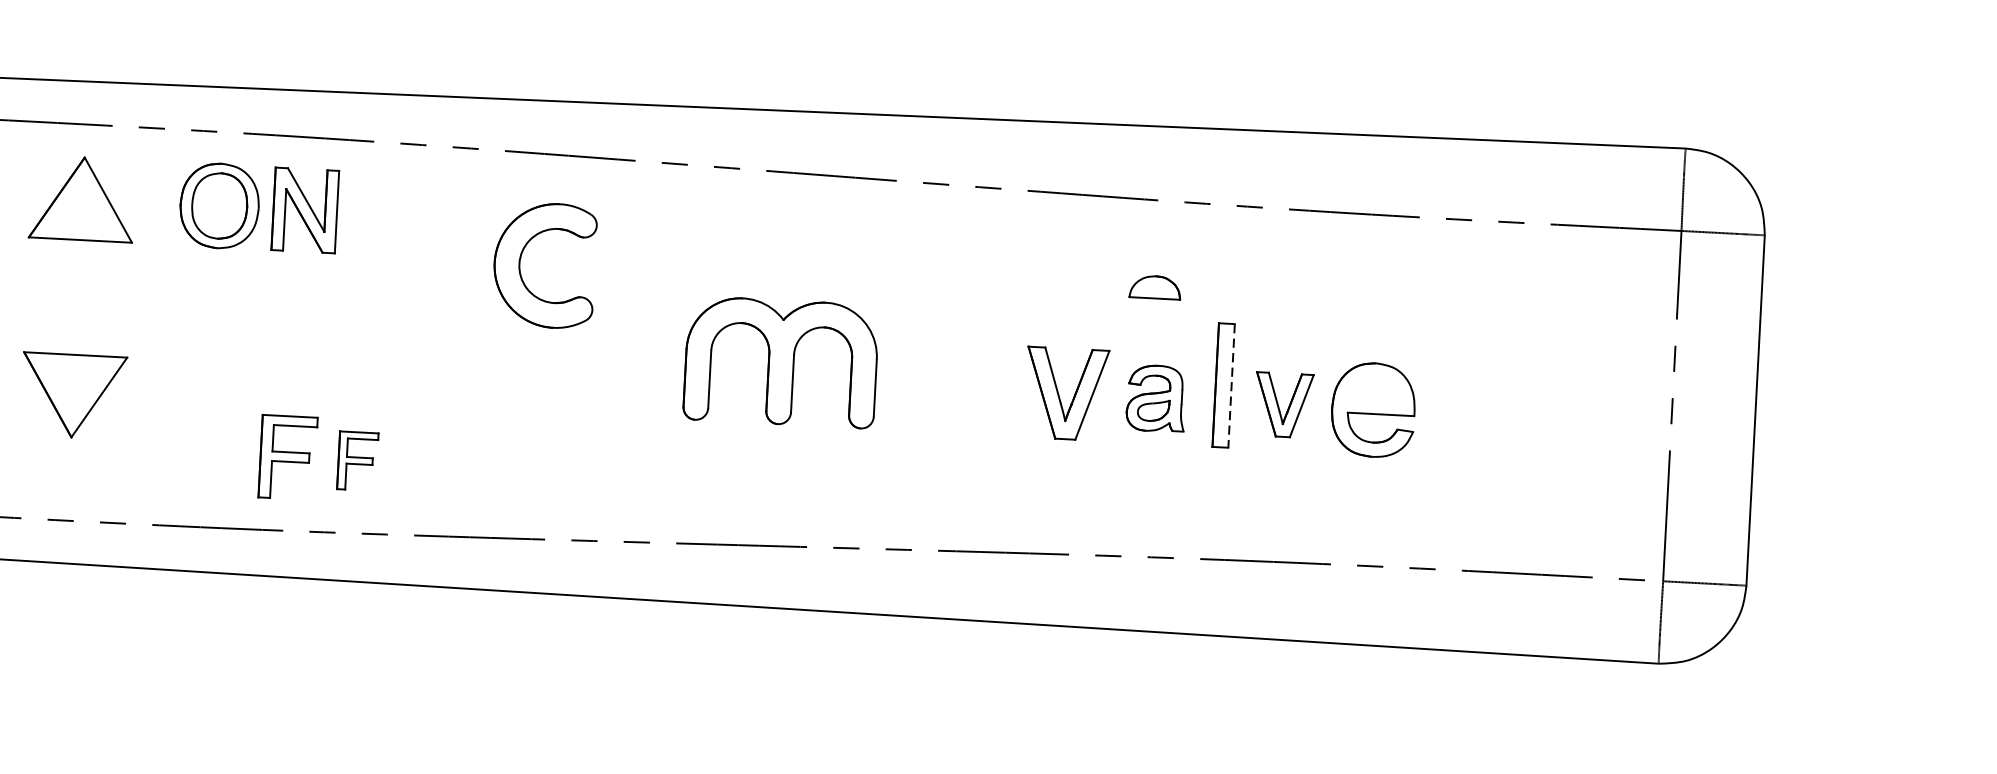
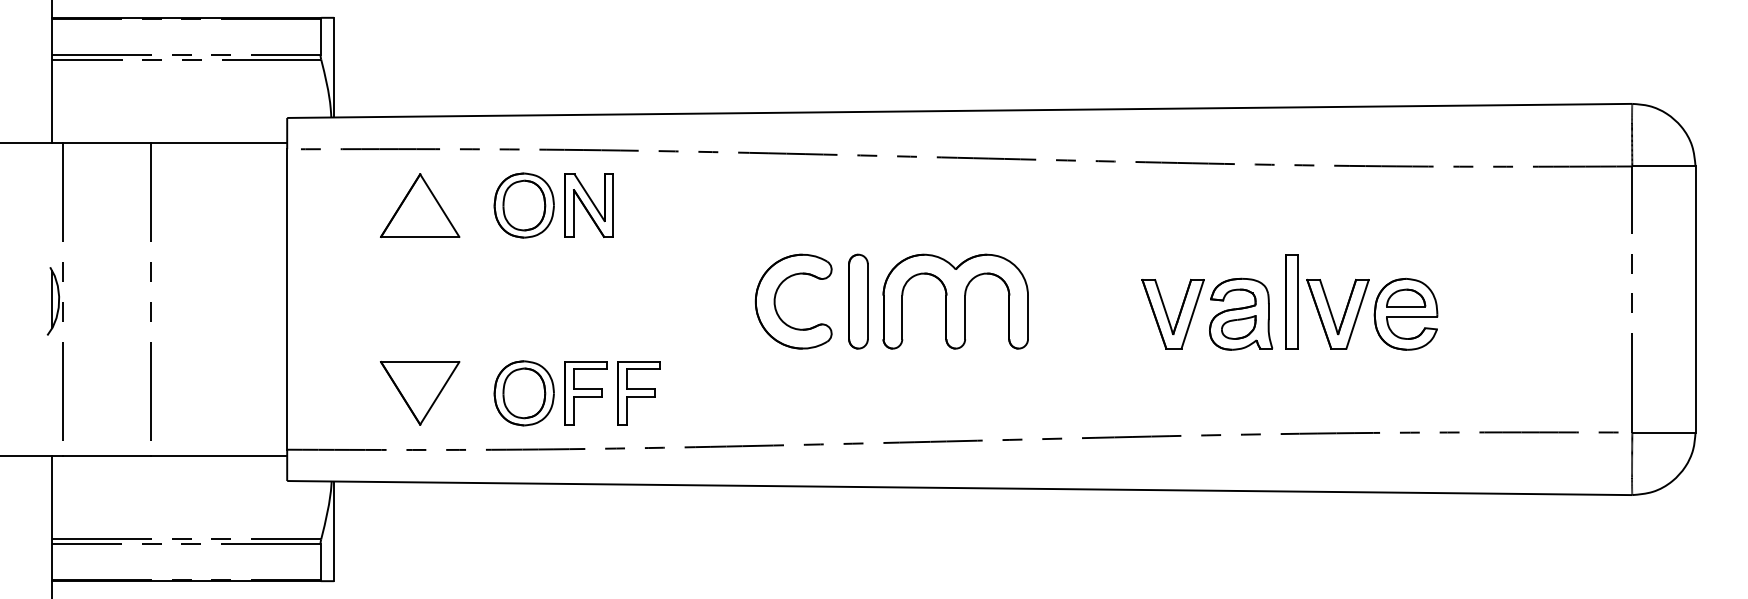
part: (520, 263) -> (775, 301), moved
part: (1155, 286) -> (1406, 297), moved
part: (653, 355) -> (858, 301), added
line: (1231, 385) -> (1297, 301), dashed -> solid
part: (74, 395) -> (420, 392), moved
part: (1156, 397) -> (1241, 313), size x1.43
part: (1283, 404) -> (1337, 313), size x1.43
part: (205, 453) -> (523, 393), added
part: (357, 461) -> (638, 393), size x1.43

